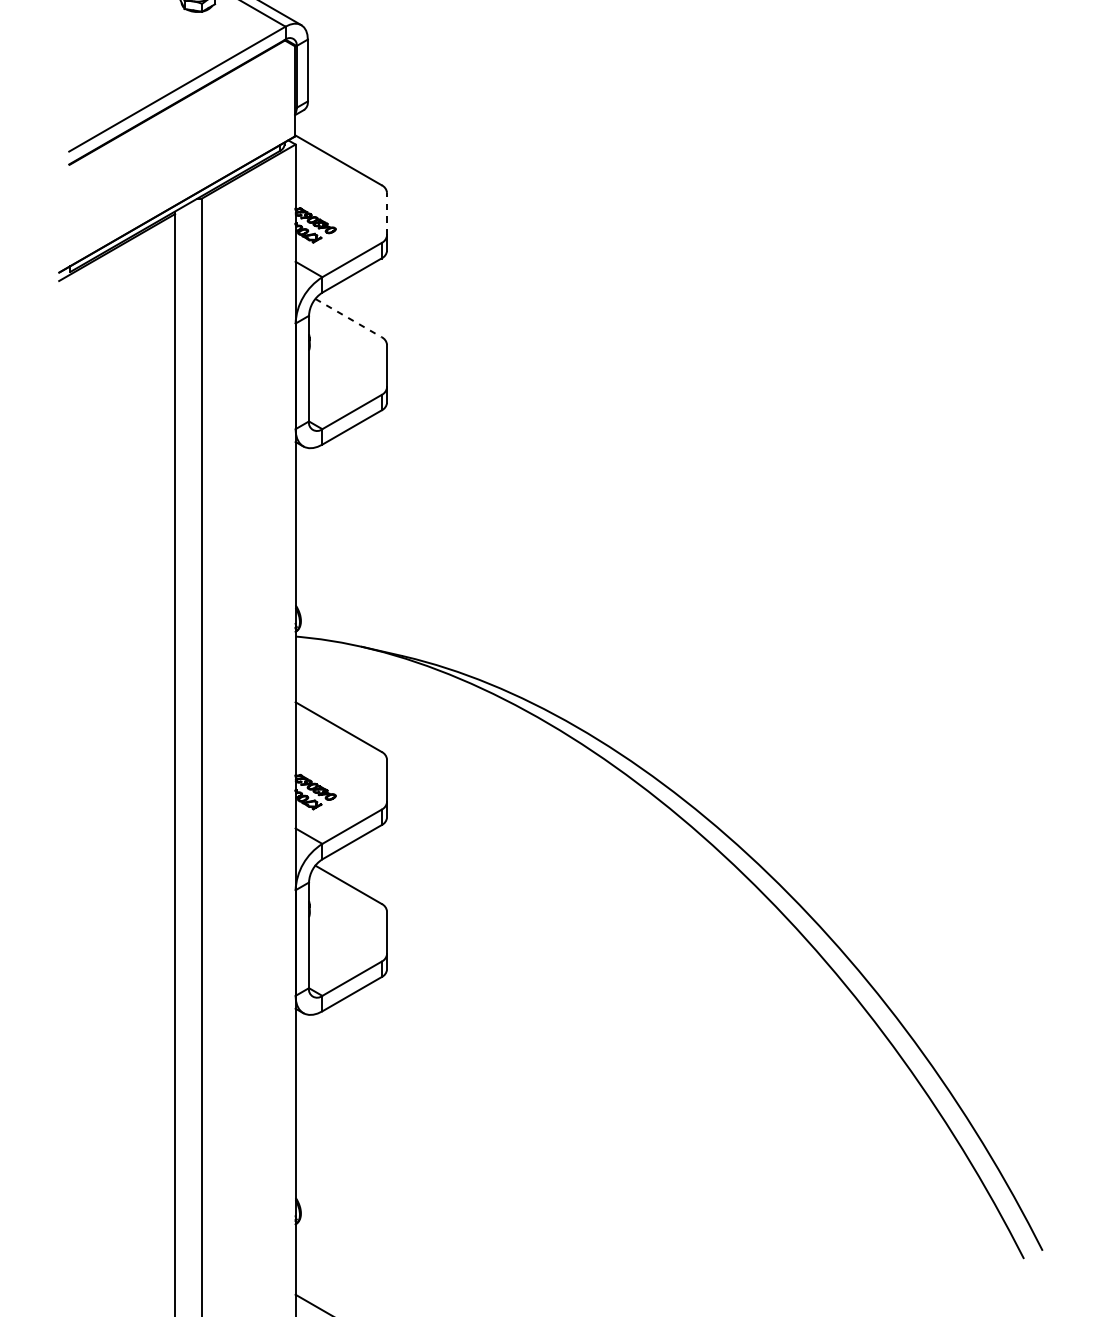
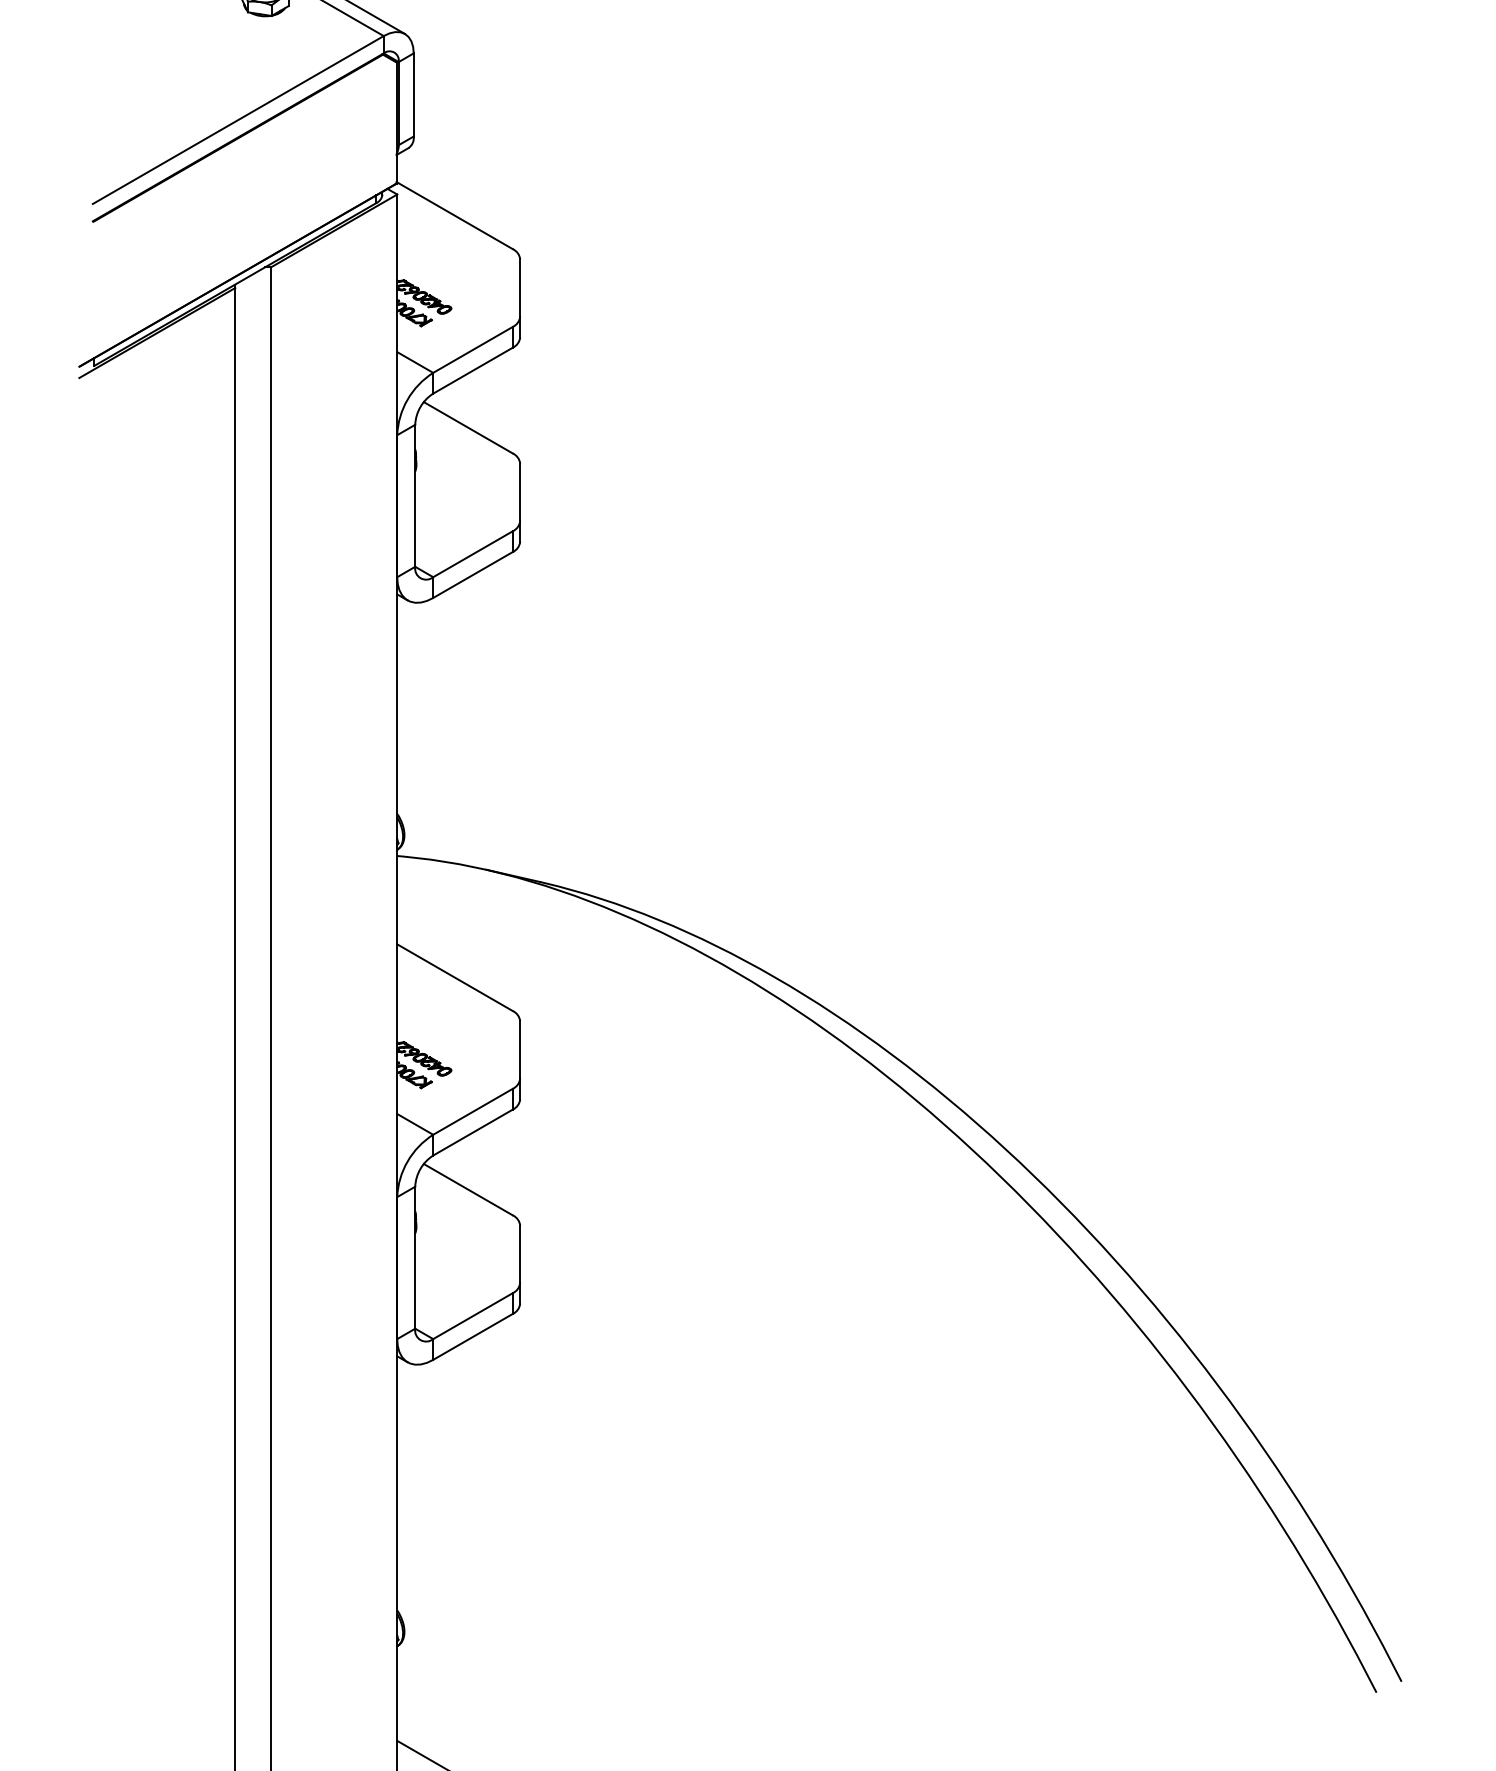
line: (387, 214) -> (520, 288), dashed -> solid
line: (348, 318) -> (468, 428), dashed -> solid

